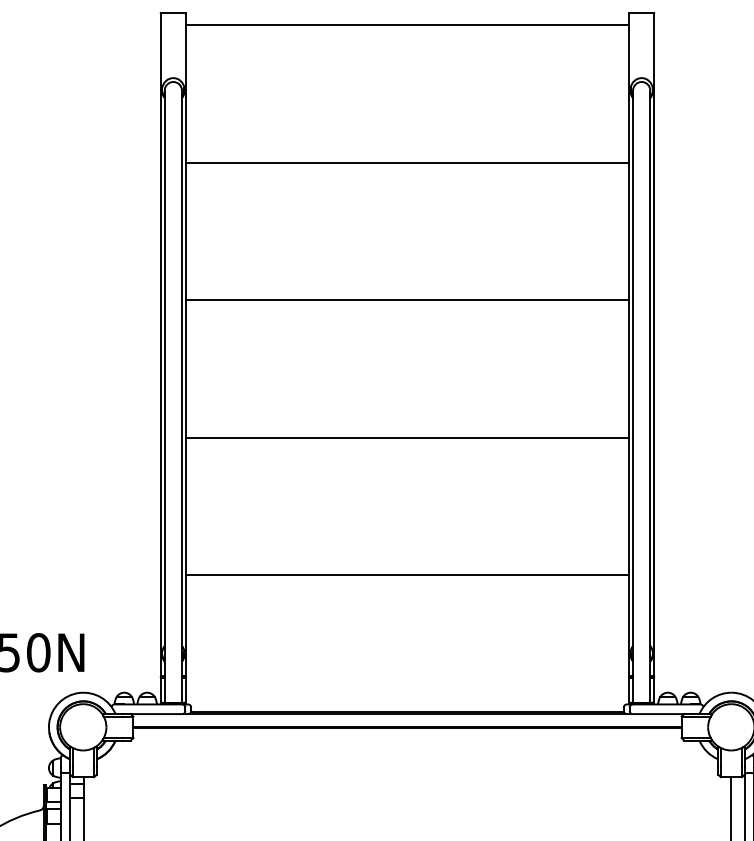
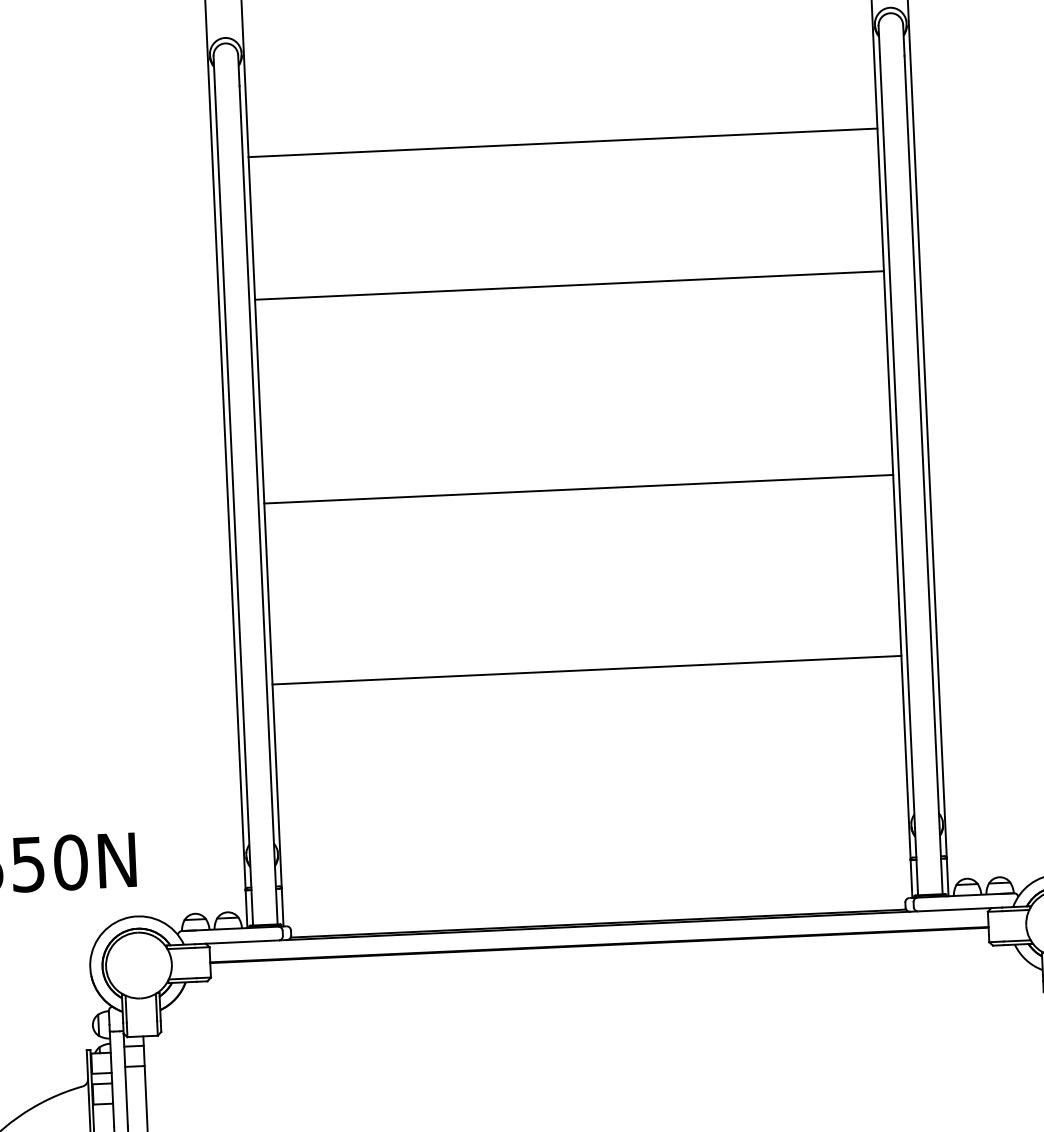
line: (407, 300) -> (569, 286), moved
line: (407, 437) -> (578, 489), moved
line: (407, 575) -> (586, 670), moved

